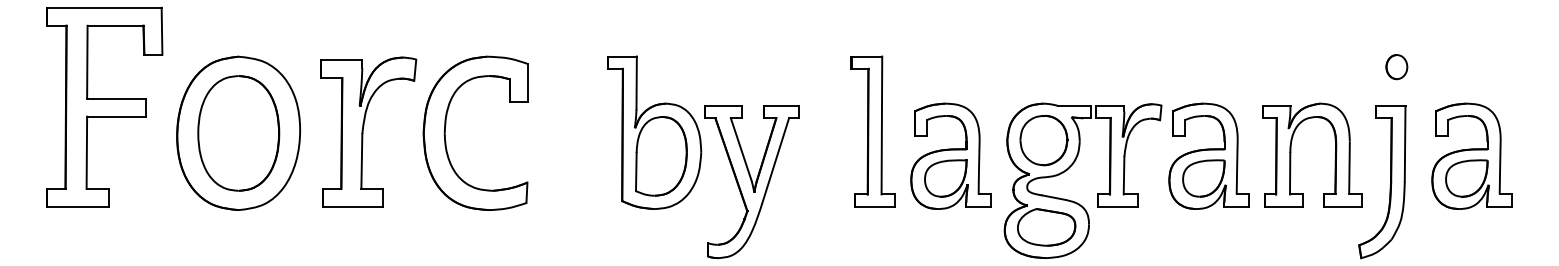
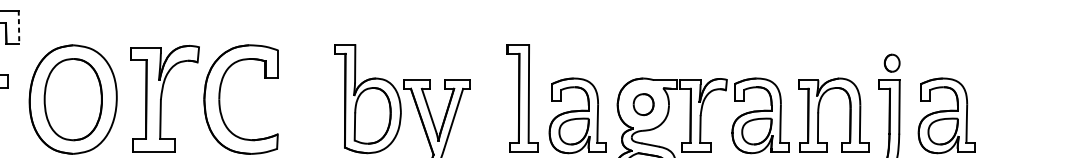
line: (162, 31) -> (19, 27), solid -> dashed
part: (1396, 67) -> (891, 63), moved
part: (1043, 140) -> (643, 104), size x0.6

